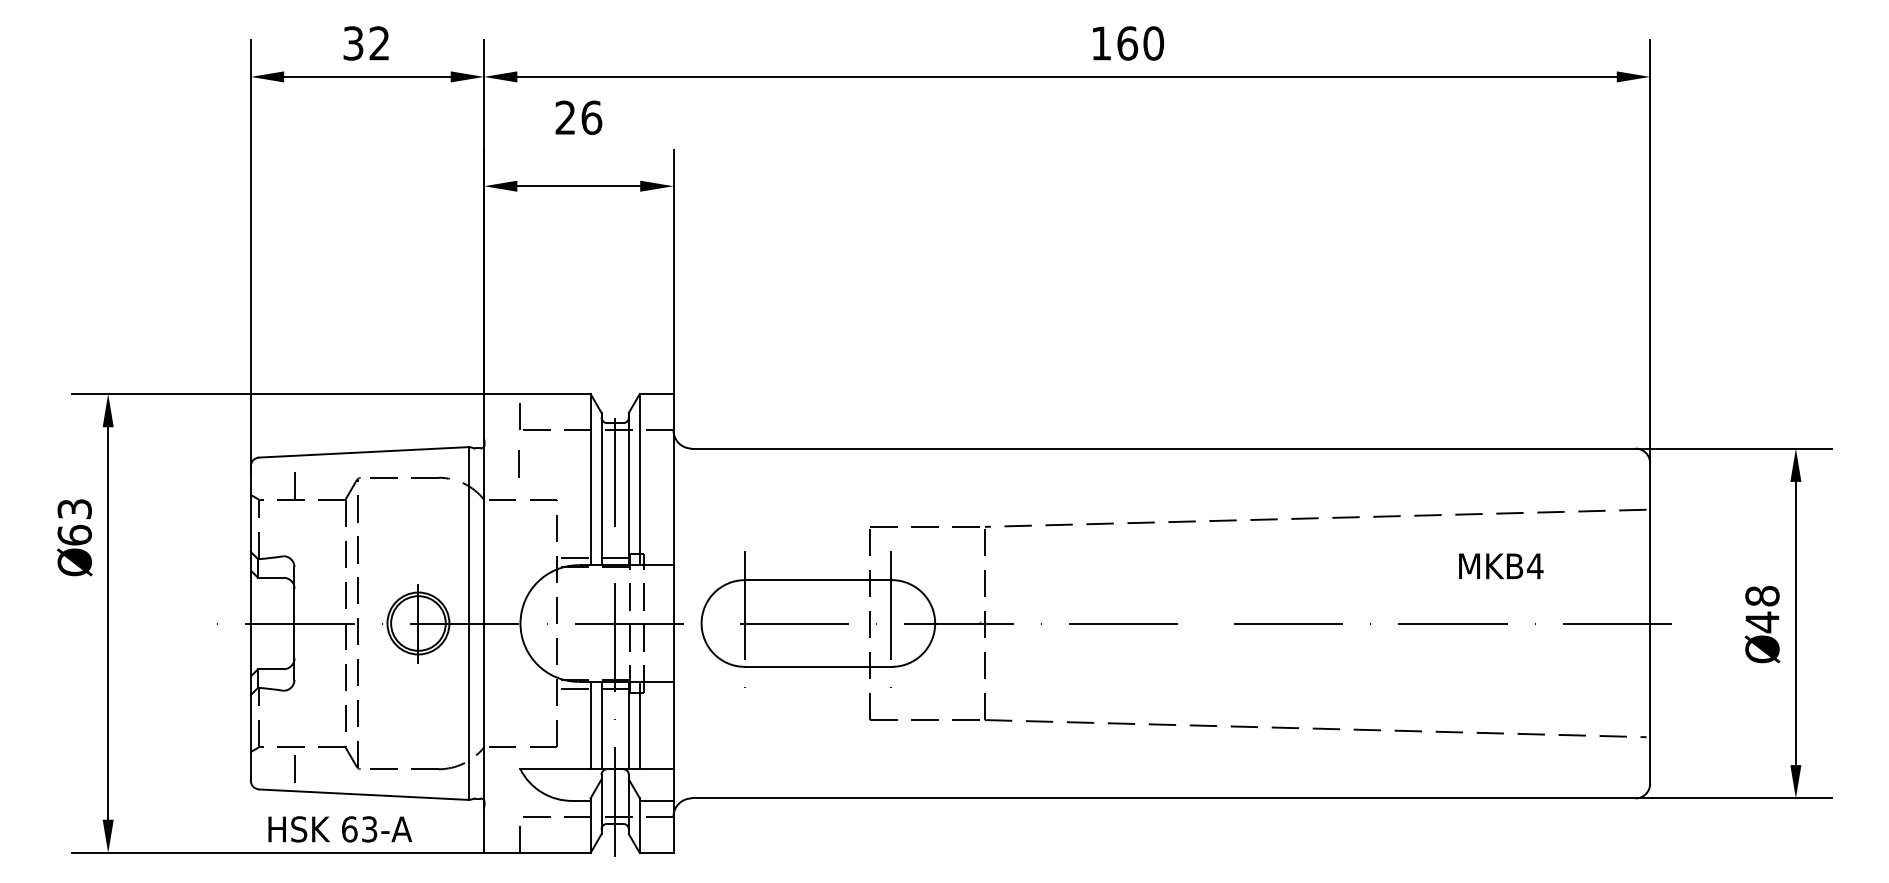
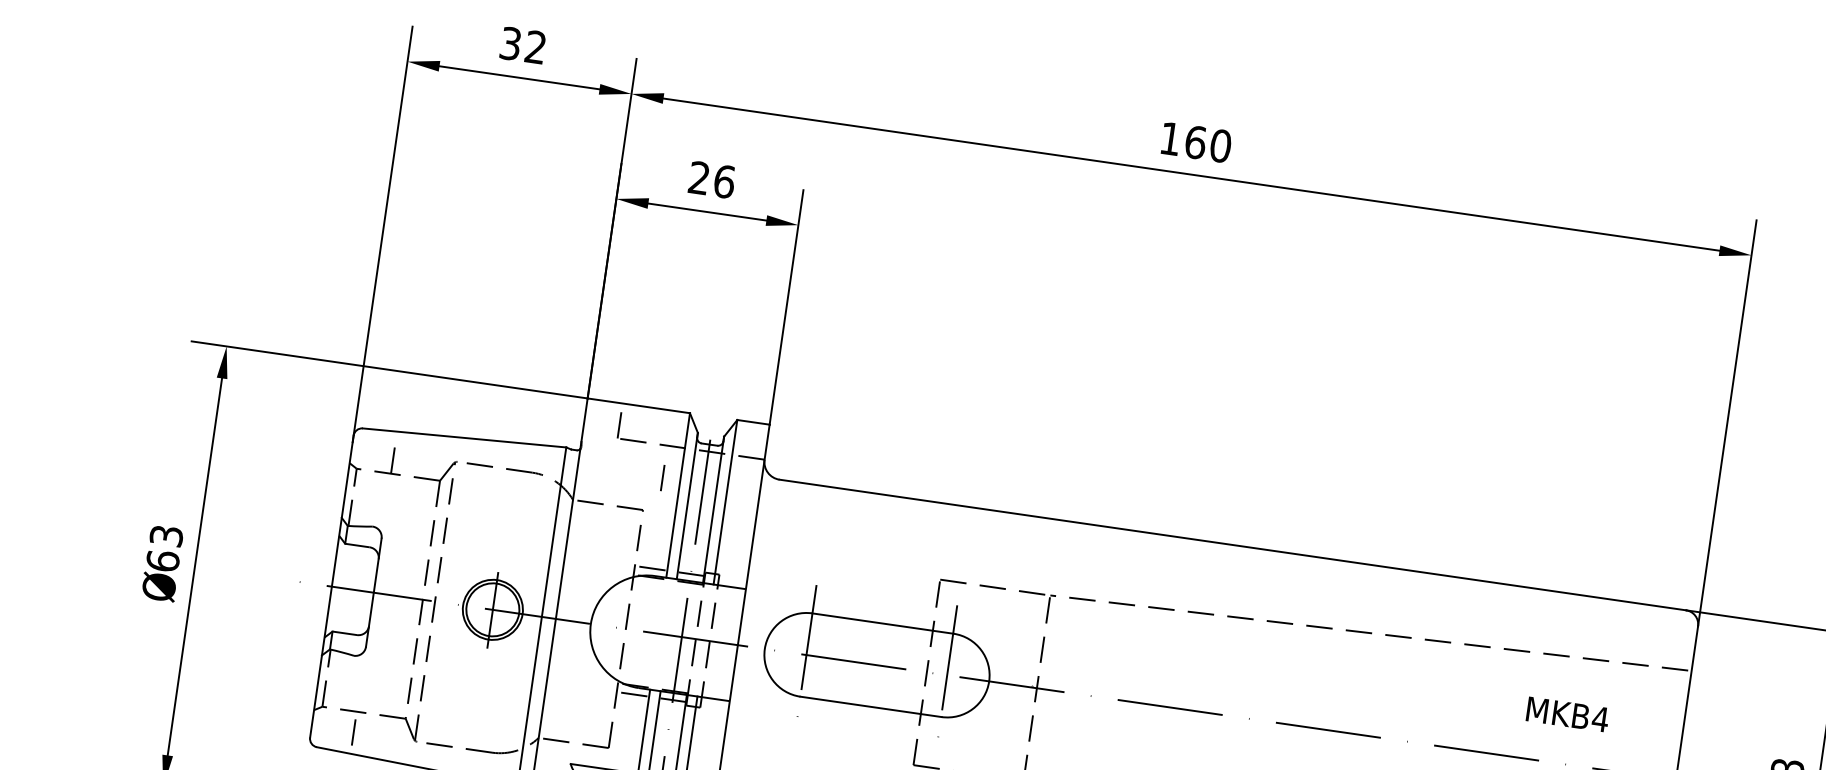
text: (1128, 43) -> (1196, 142), moved
text: (578, 117) -> (711, 179), moved
line: (518, 463) -> (662, 477), moved
text: (74, 537) -> (162, 563), moved
text: (1501, 565) -> (1568, 713), moved

